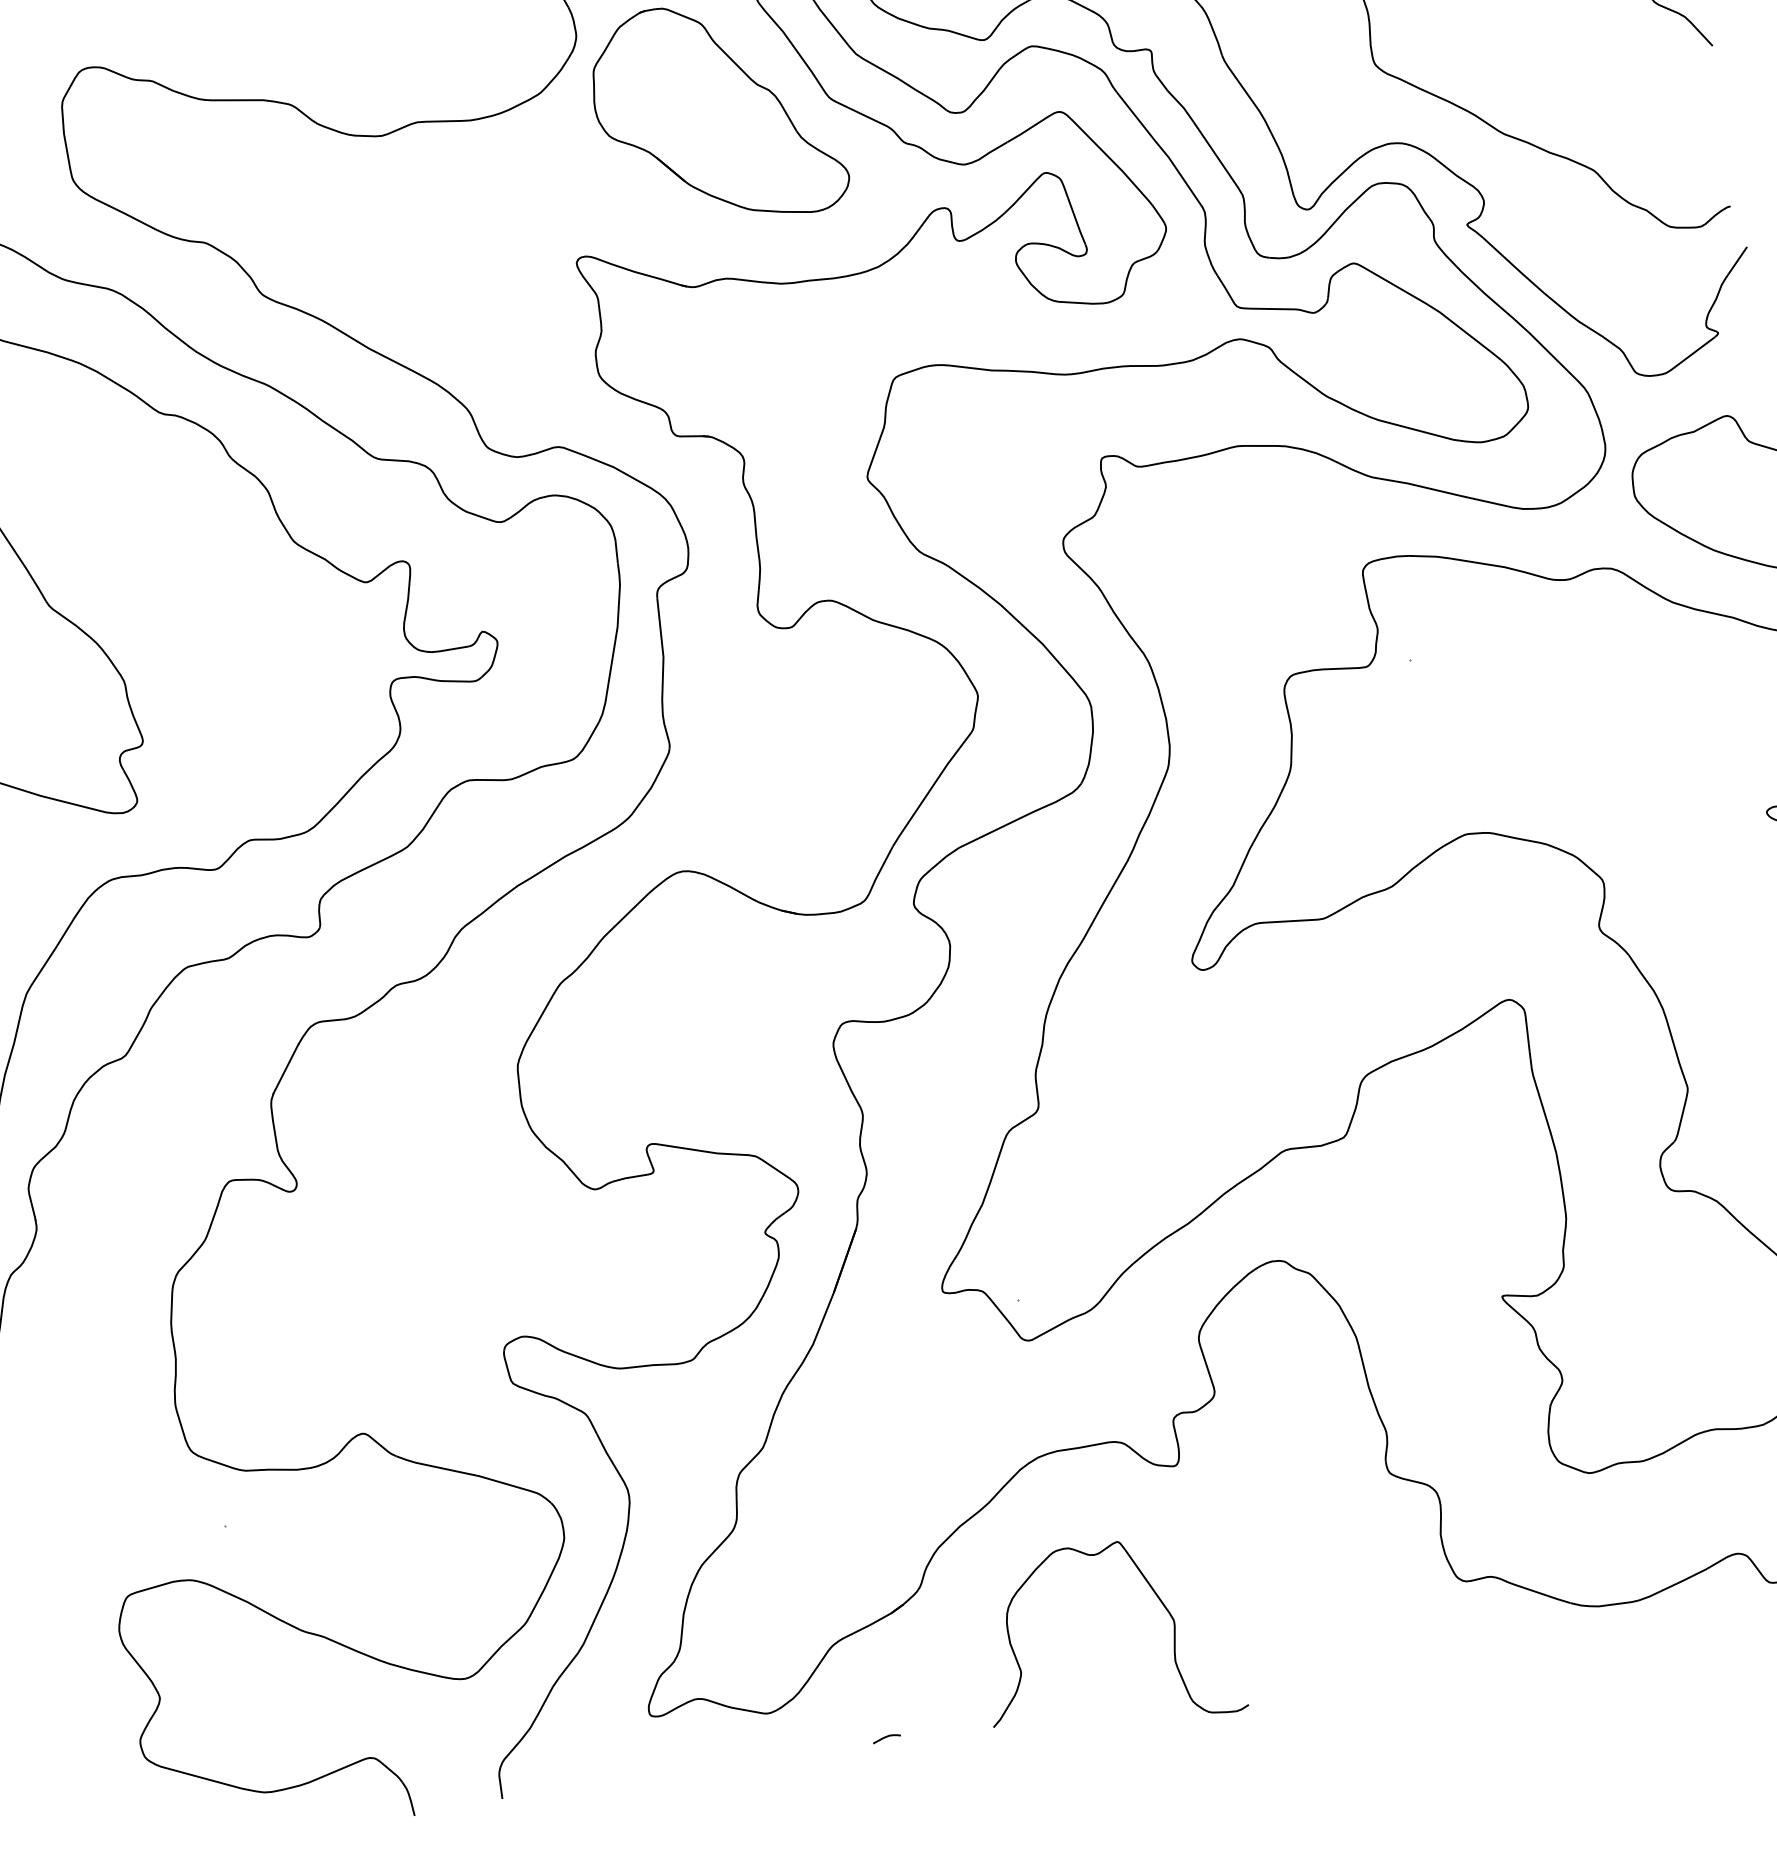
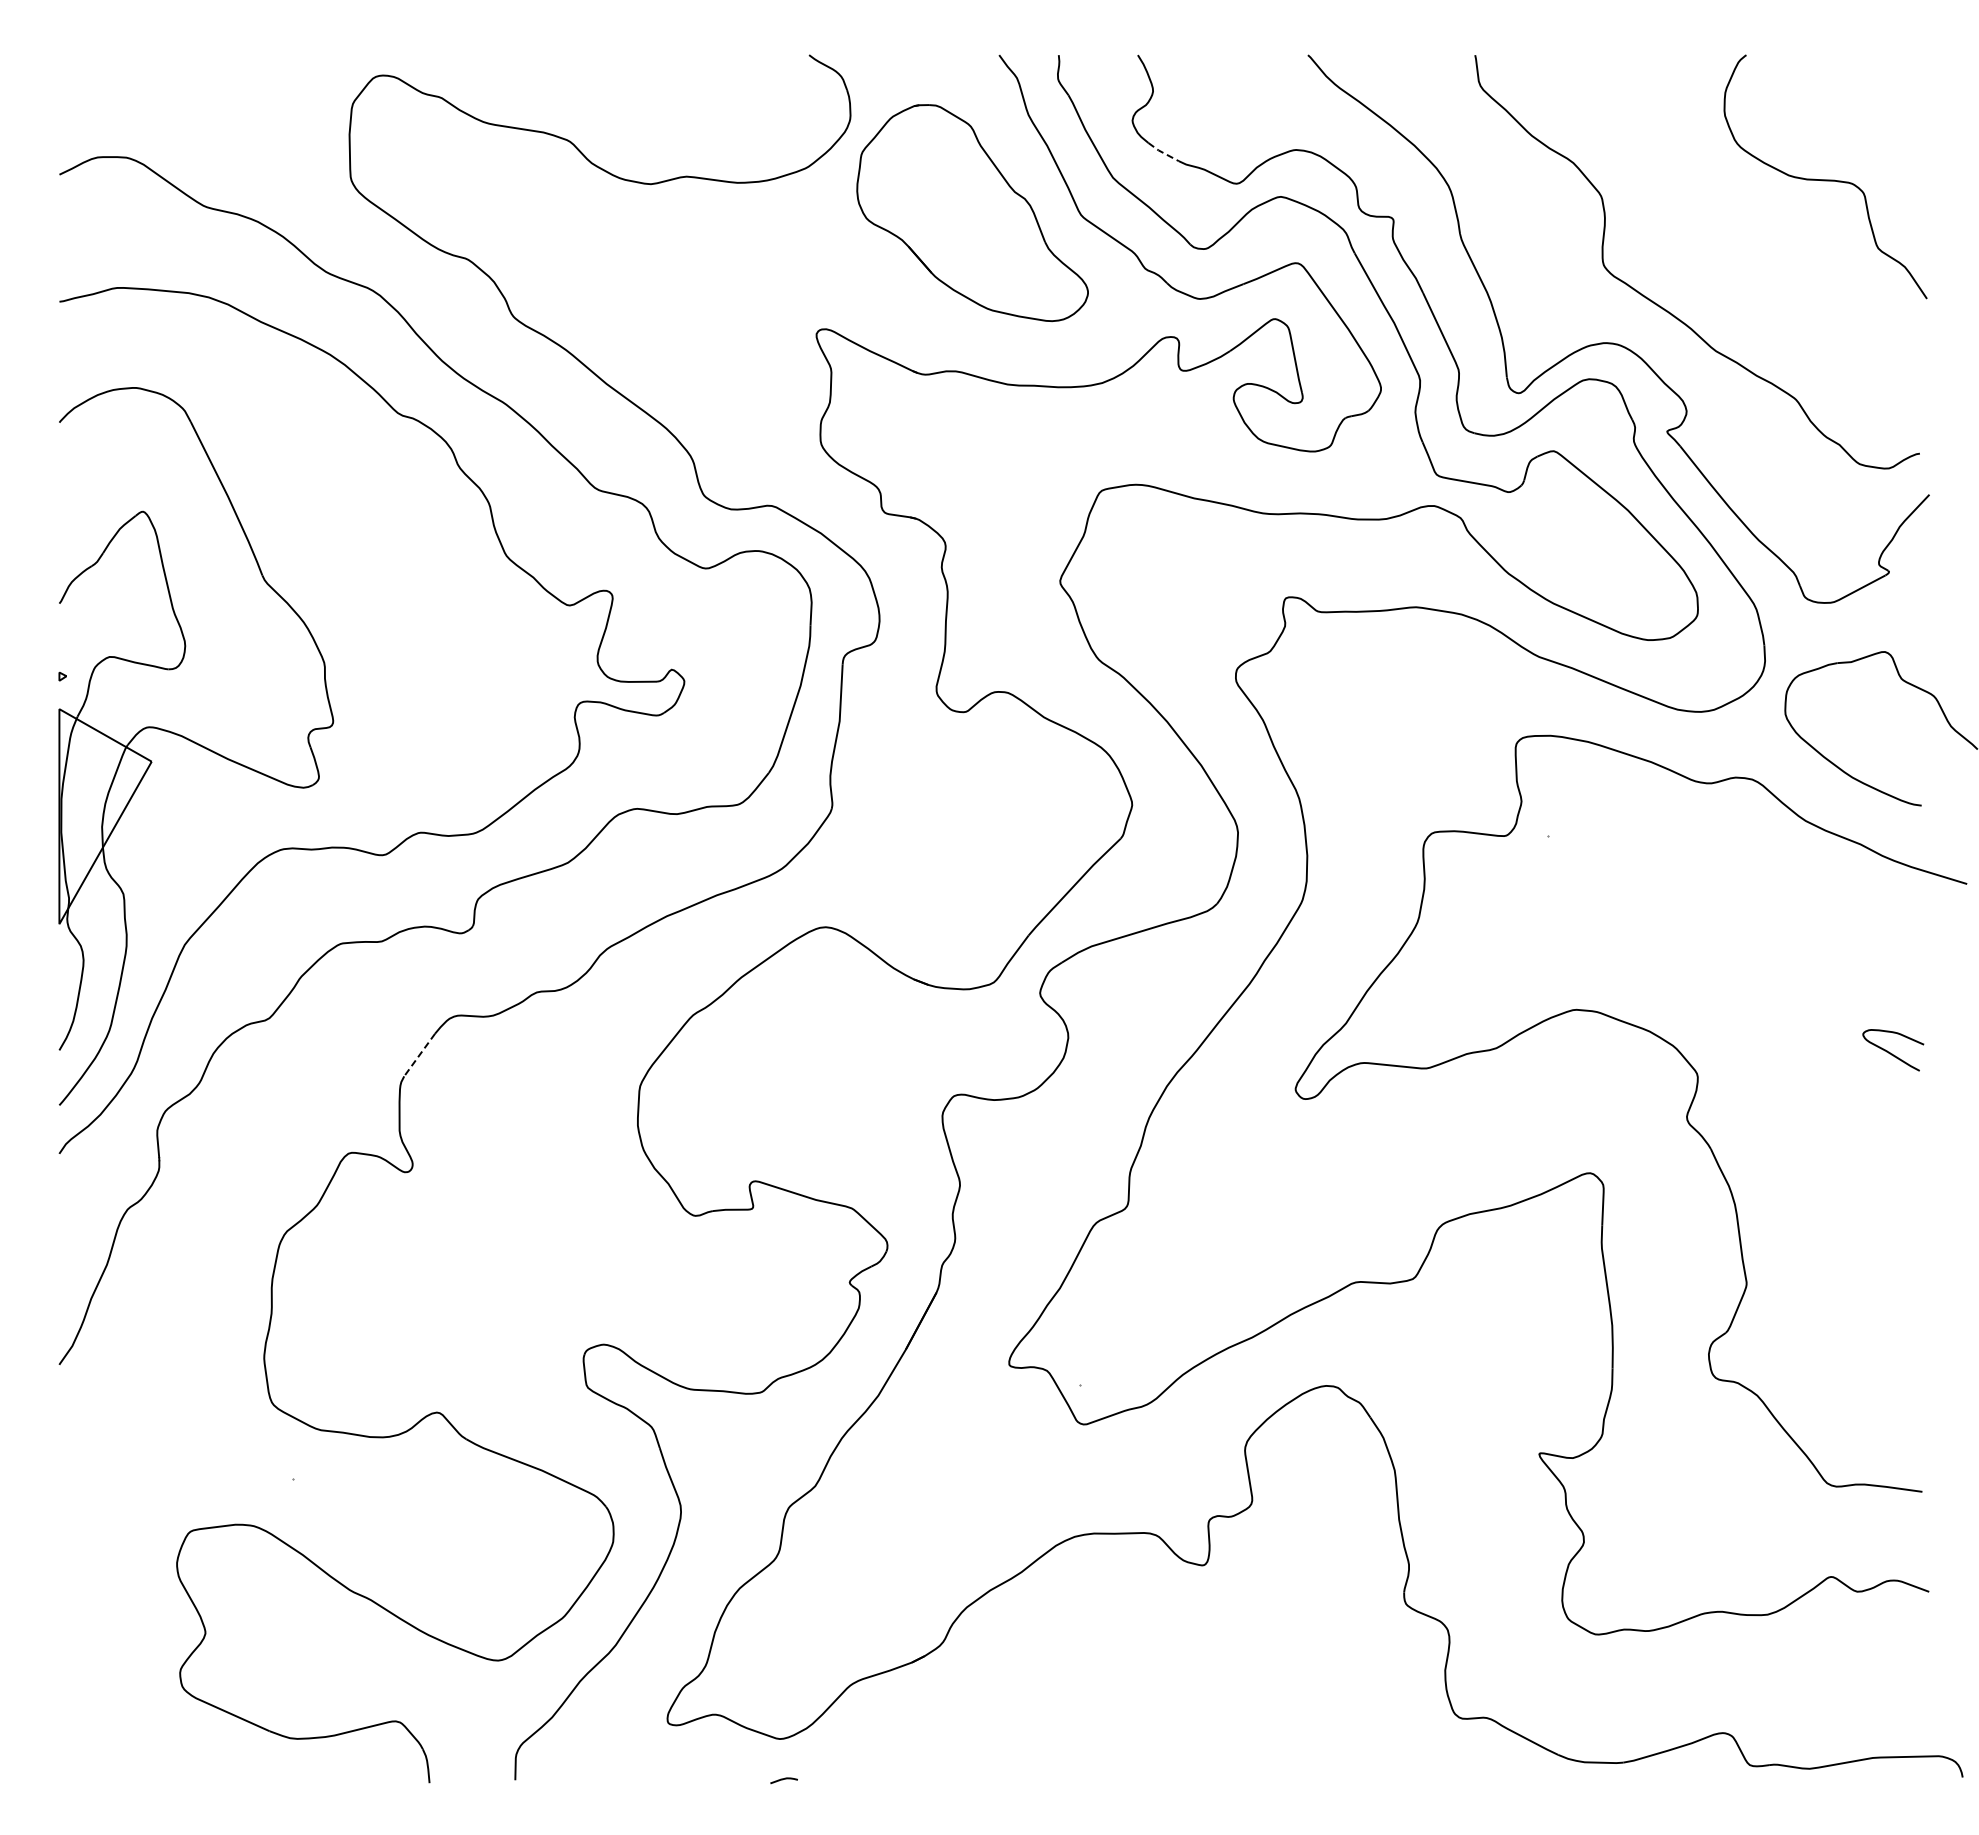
line: (902, 19) -> (1162, 152), solid -> dashed
line: (285, 1069) -> (419, 1055), solid -> dashed
part: (1159, 1600) -> (1168, 1690), removed
curve: (886, 1737) -> (783, 1779), moved

